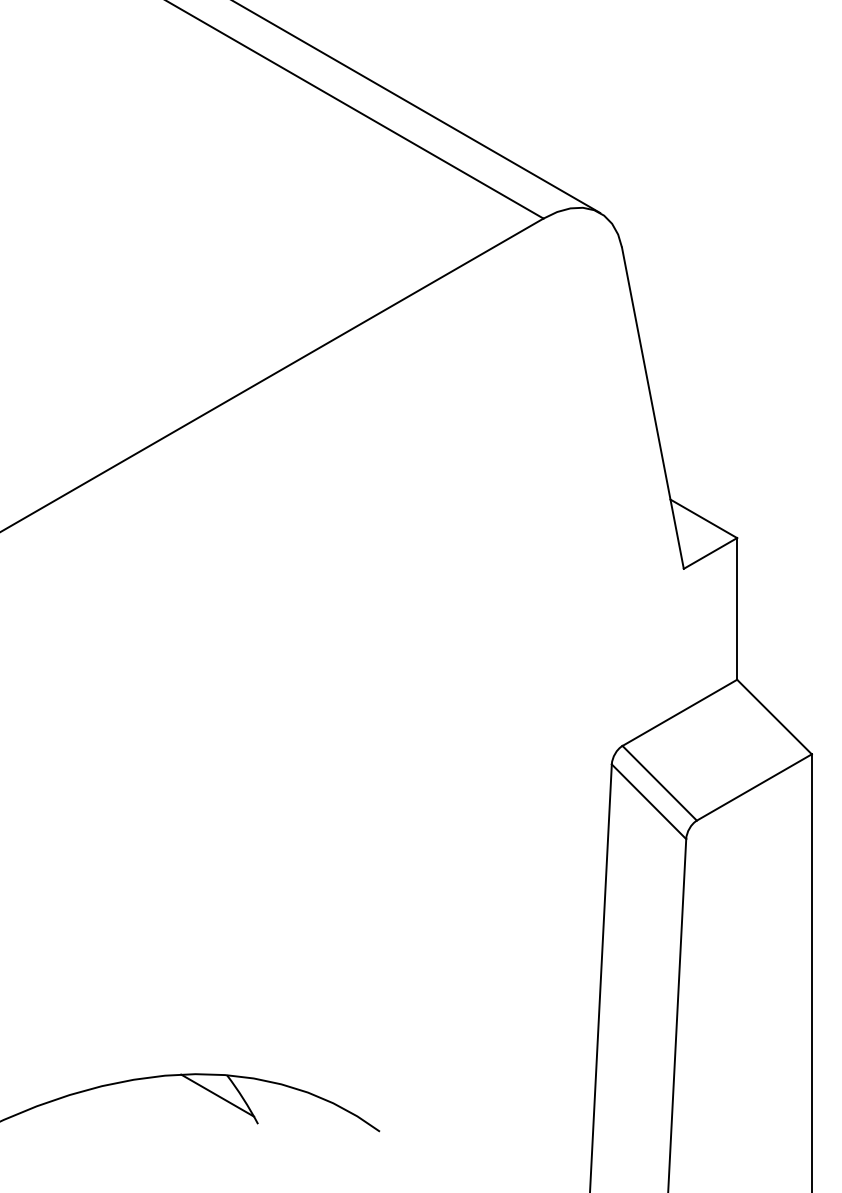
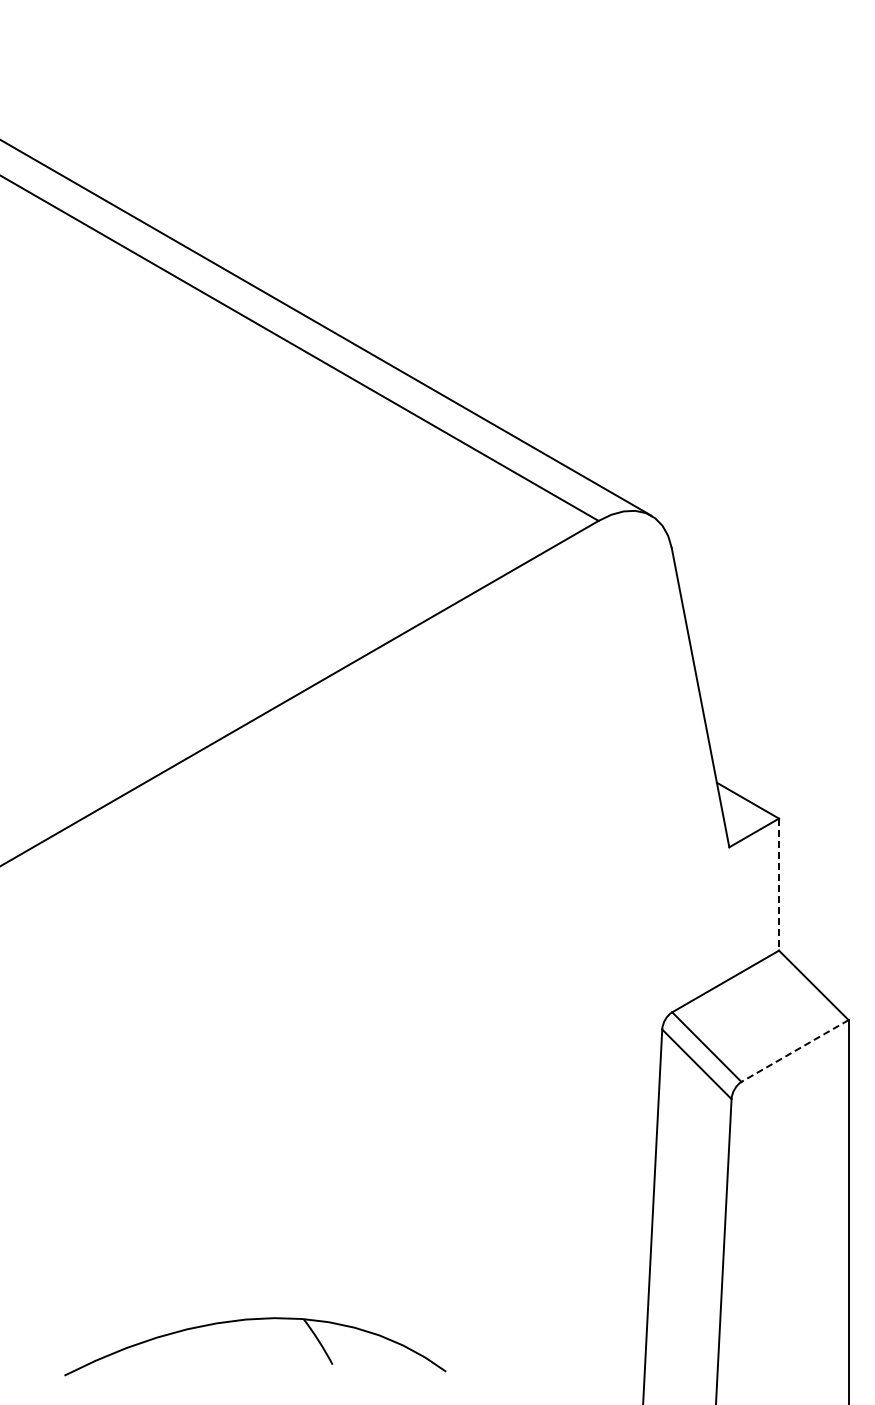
line: (737, 609) -> (779, 885), solid -> dashed
line: (754, 788) -> (795, 1051), solid -> dashed
line: (217, 1094) -> (294, 1337), removed

